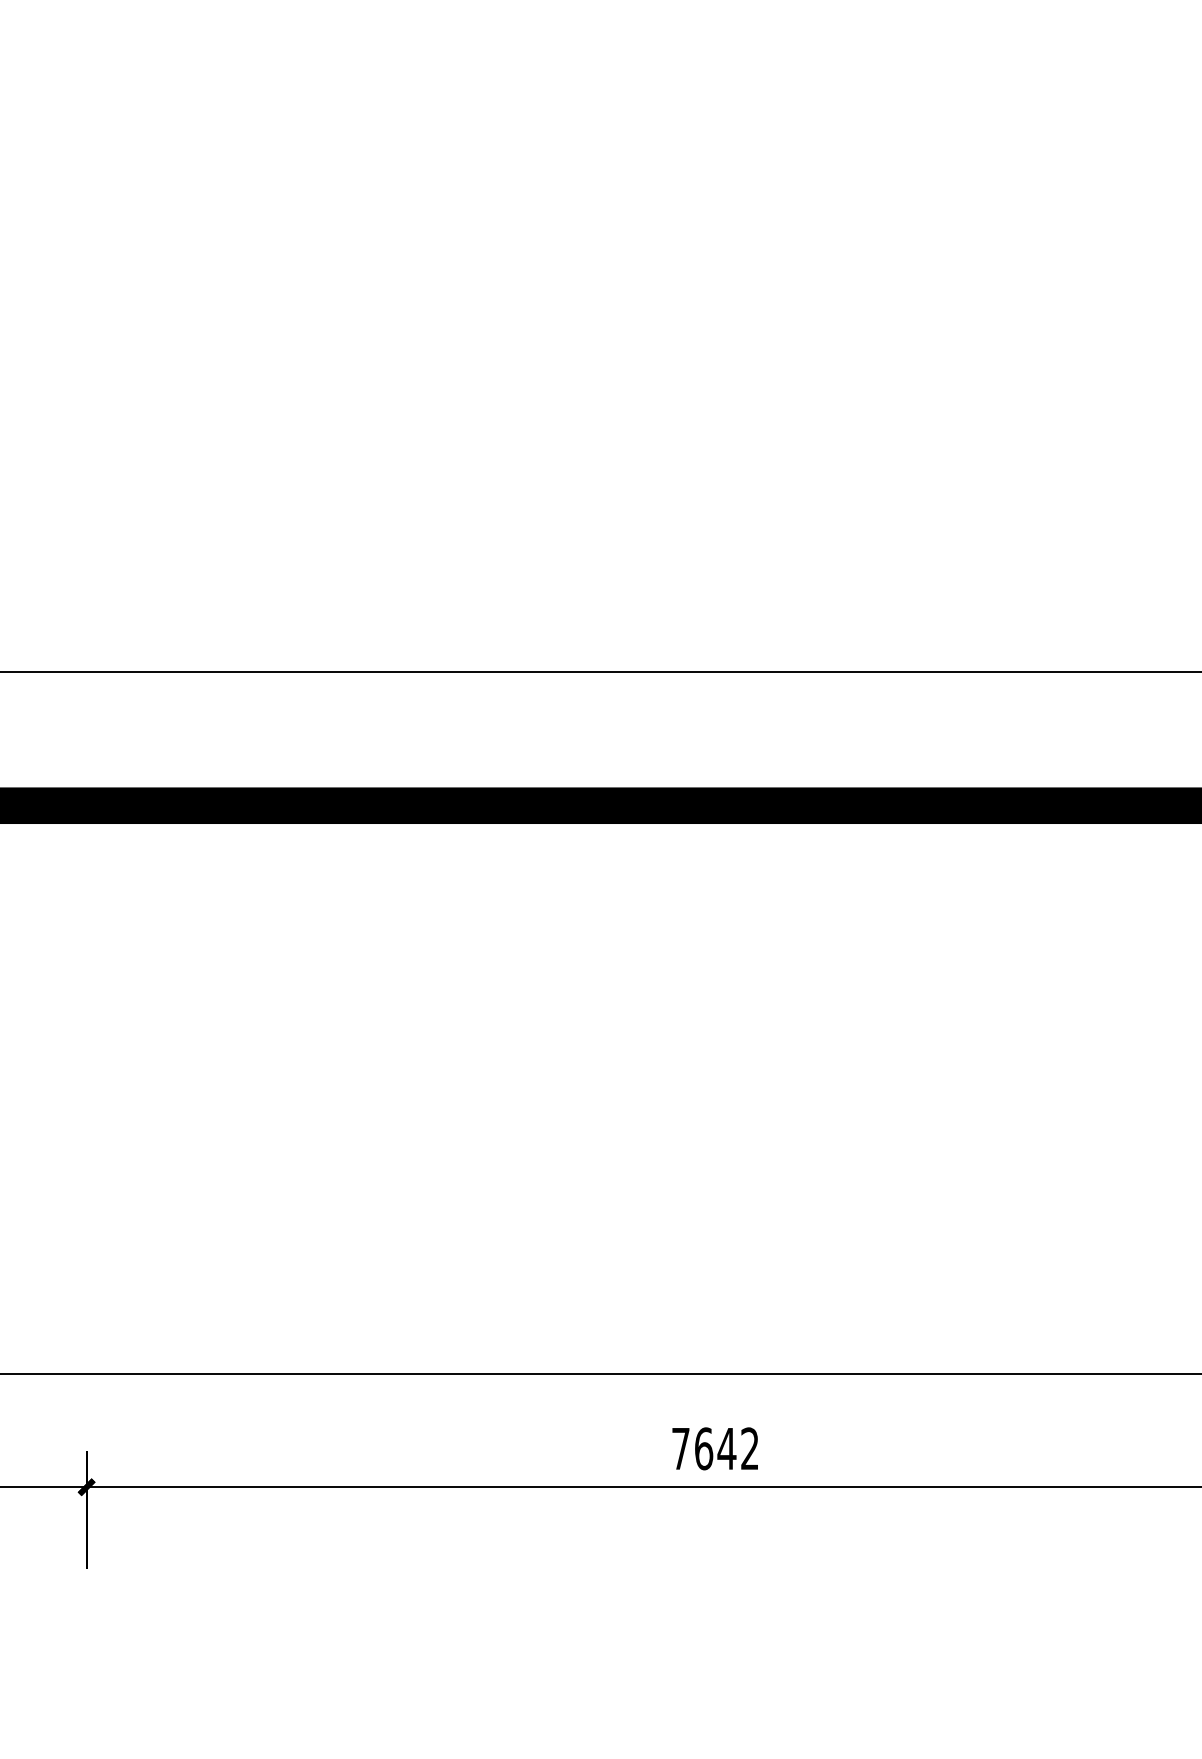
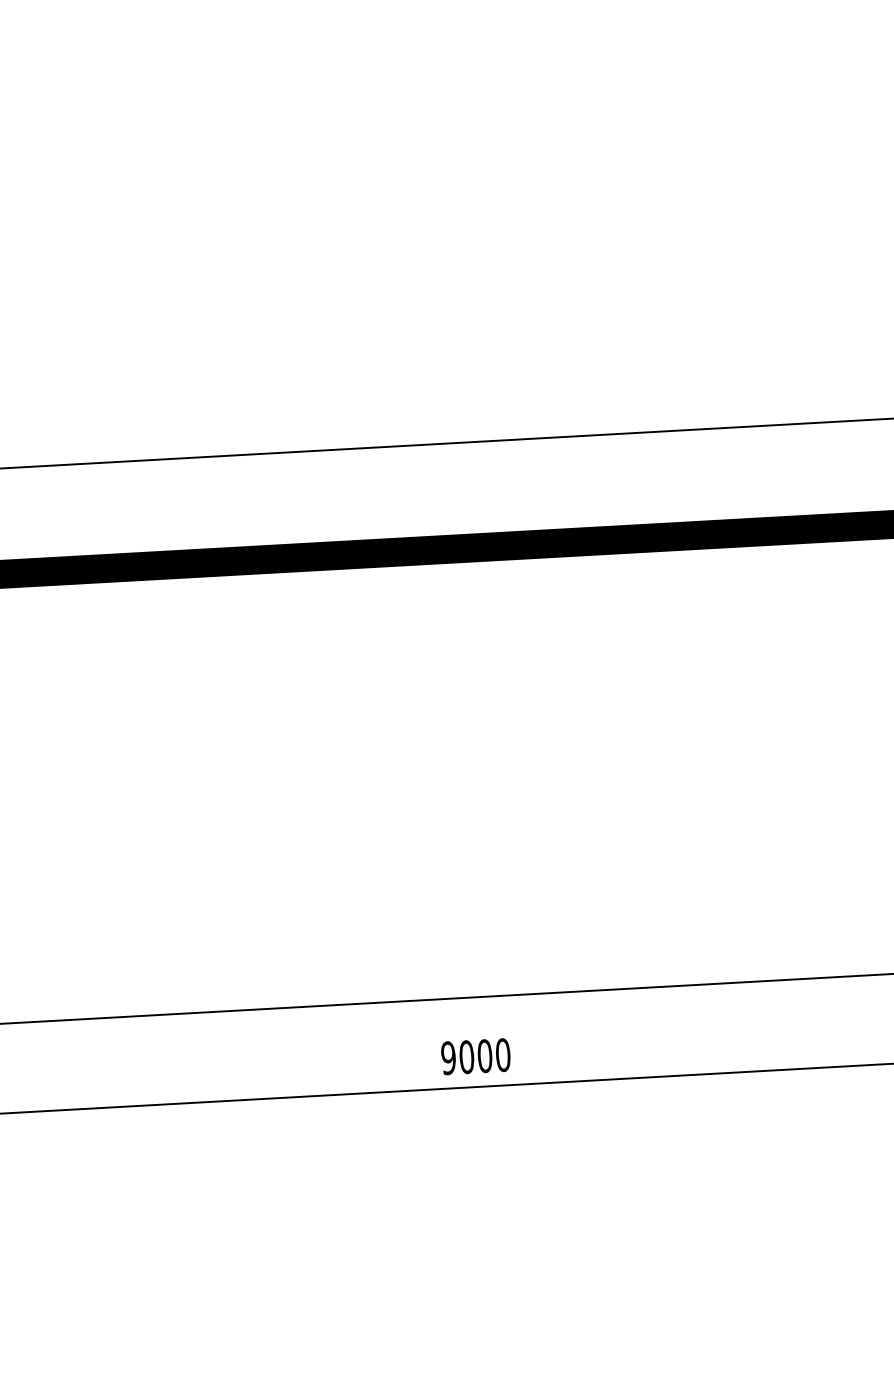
text: (715, 1448) -> (475, 1056), 7642 -> 9000

